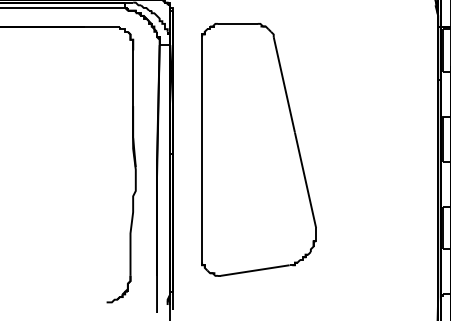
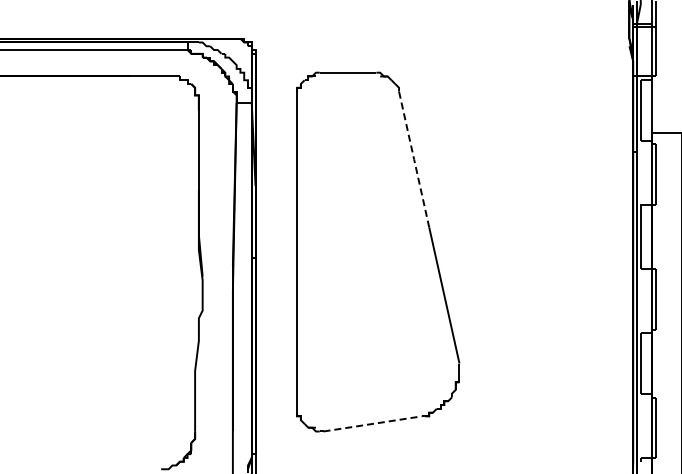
line: (284, 84) -> (414, 159), solid -> dashed
line: (255, 270) -> (372, 423), solid -> dashed

